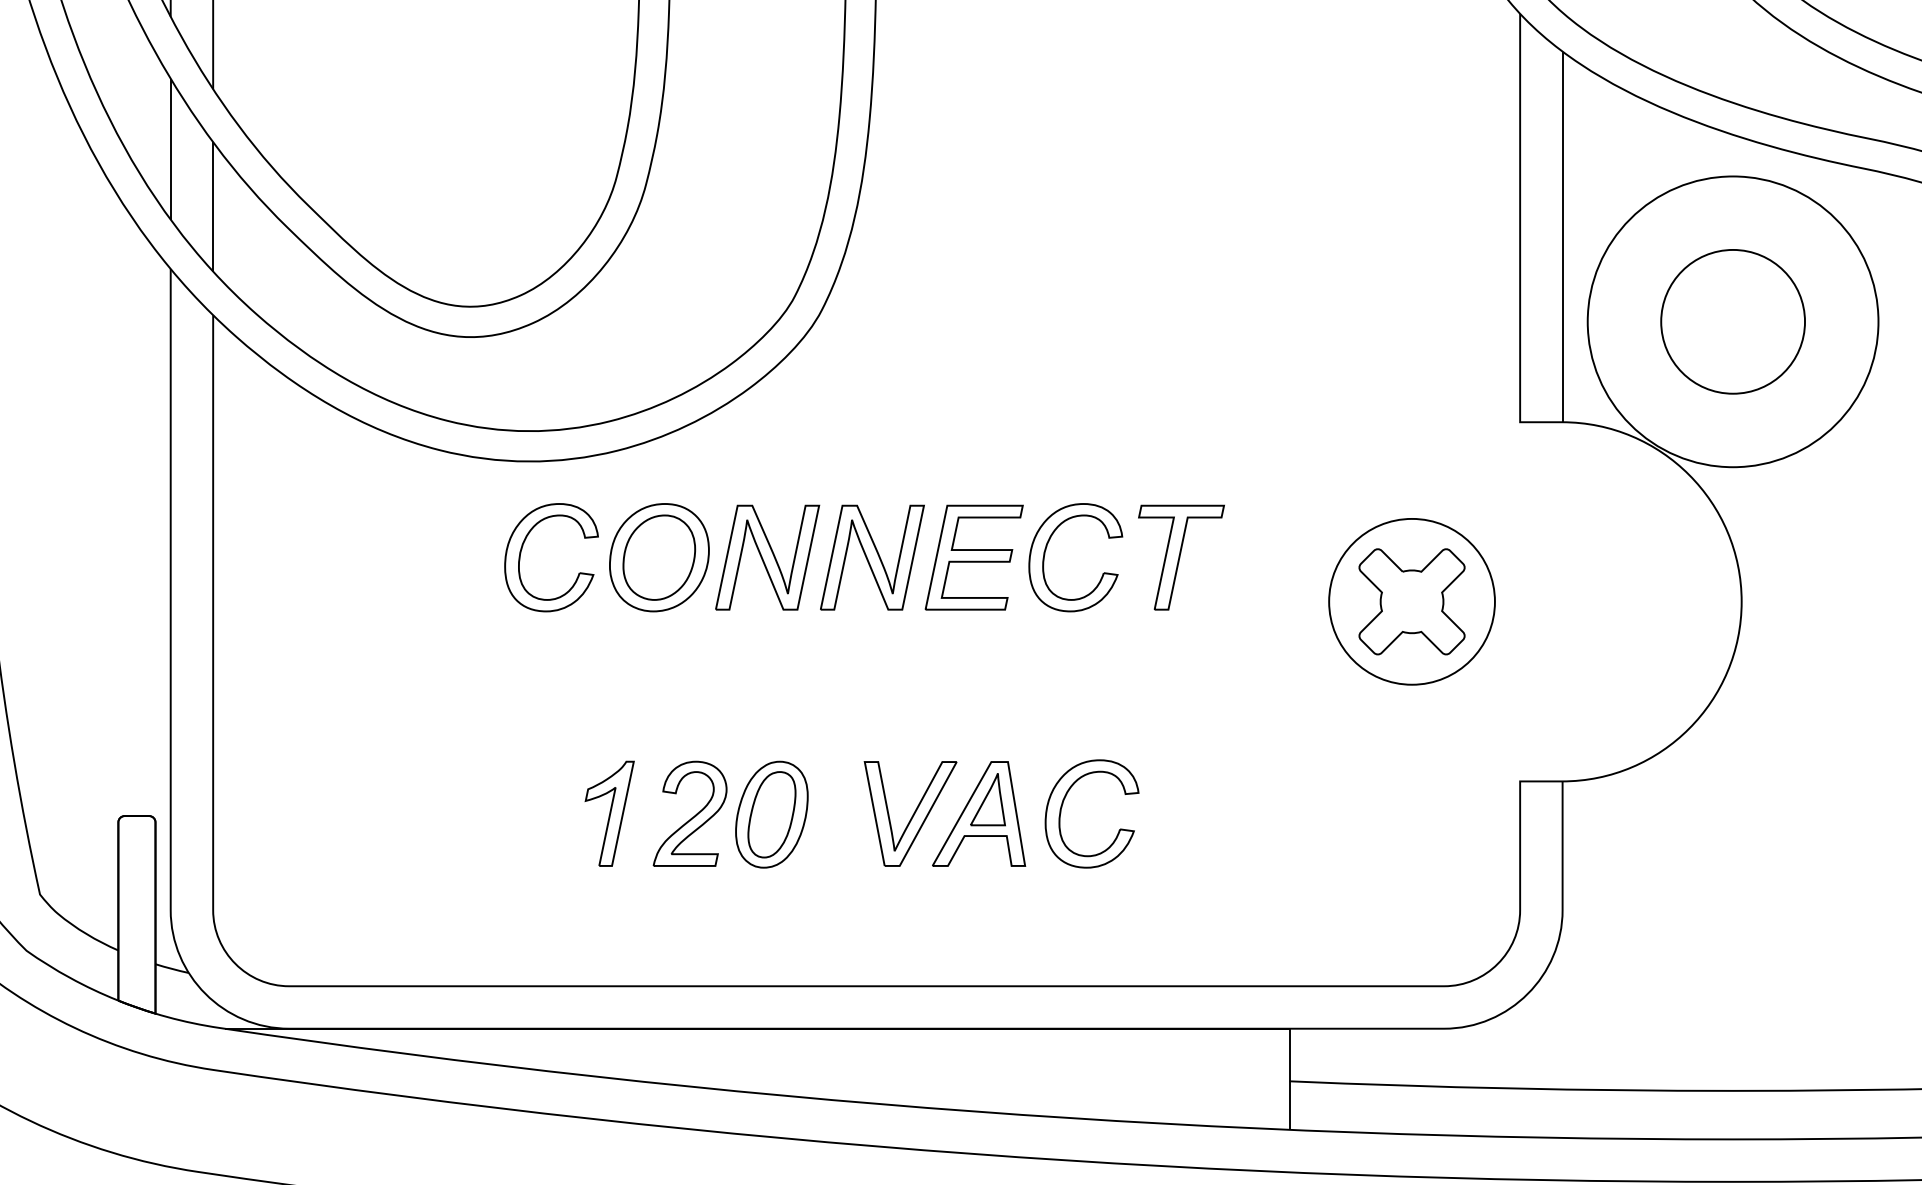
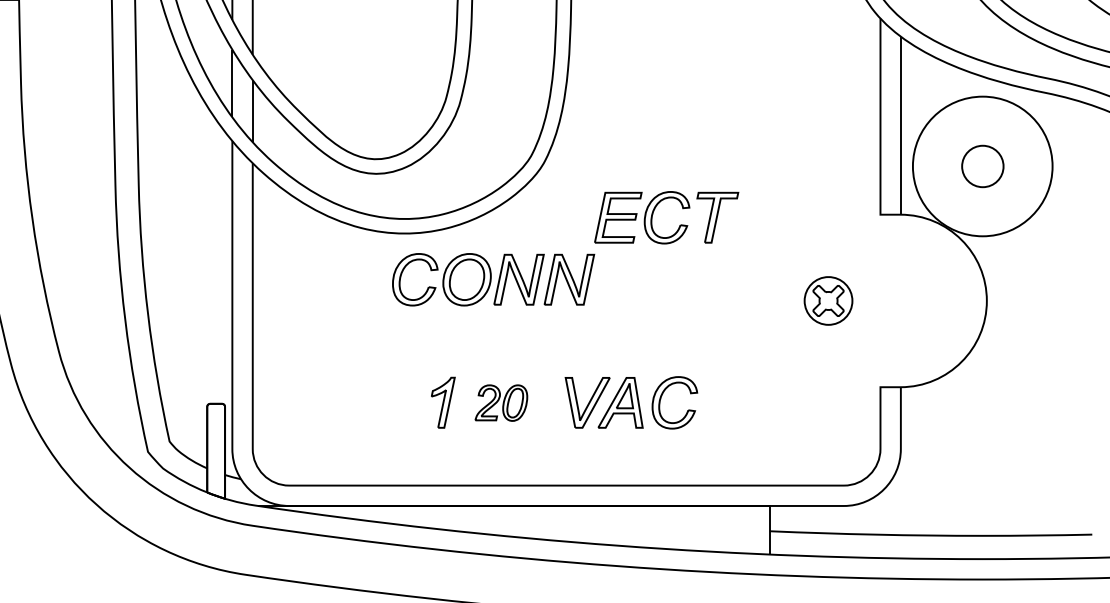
part: (1732, 321) -> (982, 166), size x0.6
part: (1047, 550) -> (653, 214), moved
part: (1411, 600) -> (828, 300), size x0.6
part: (731, 813) -> (501, 402), size x0.7

